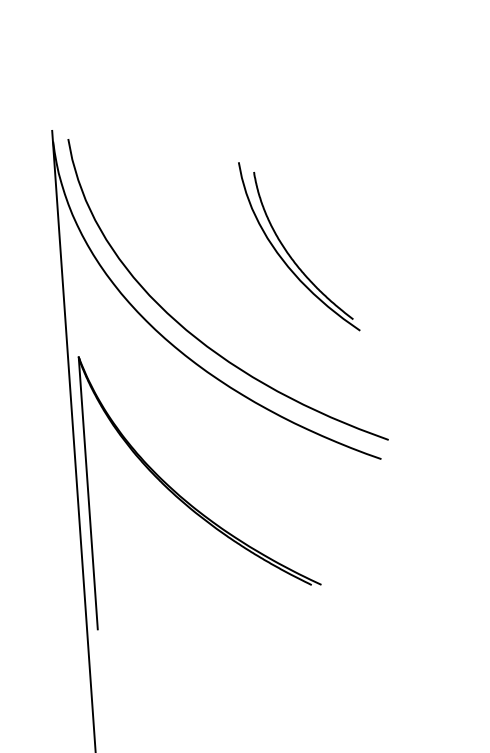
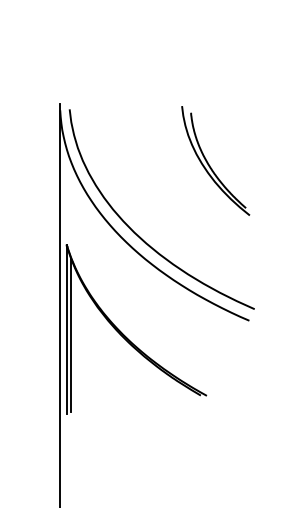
part: (291, 254) -> (210, 165), moved
line: (96, 501) -> (71, 334), added

